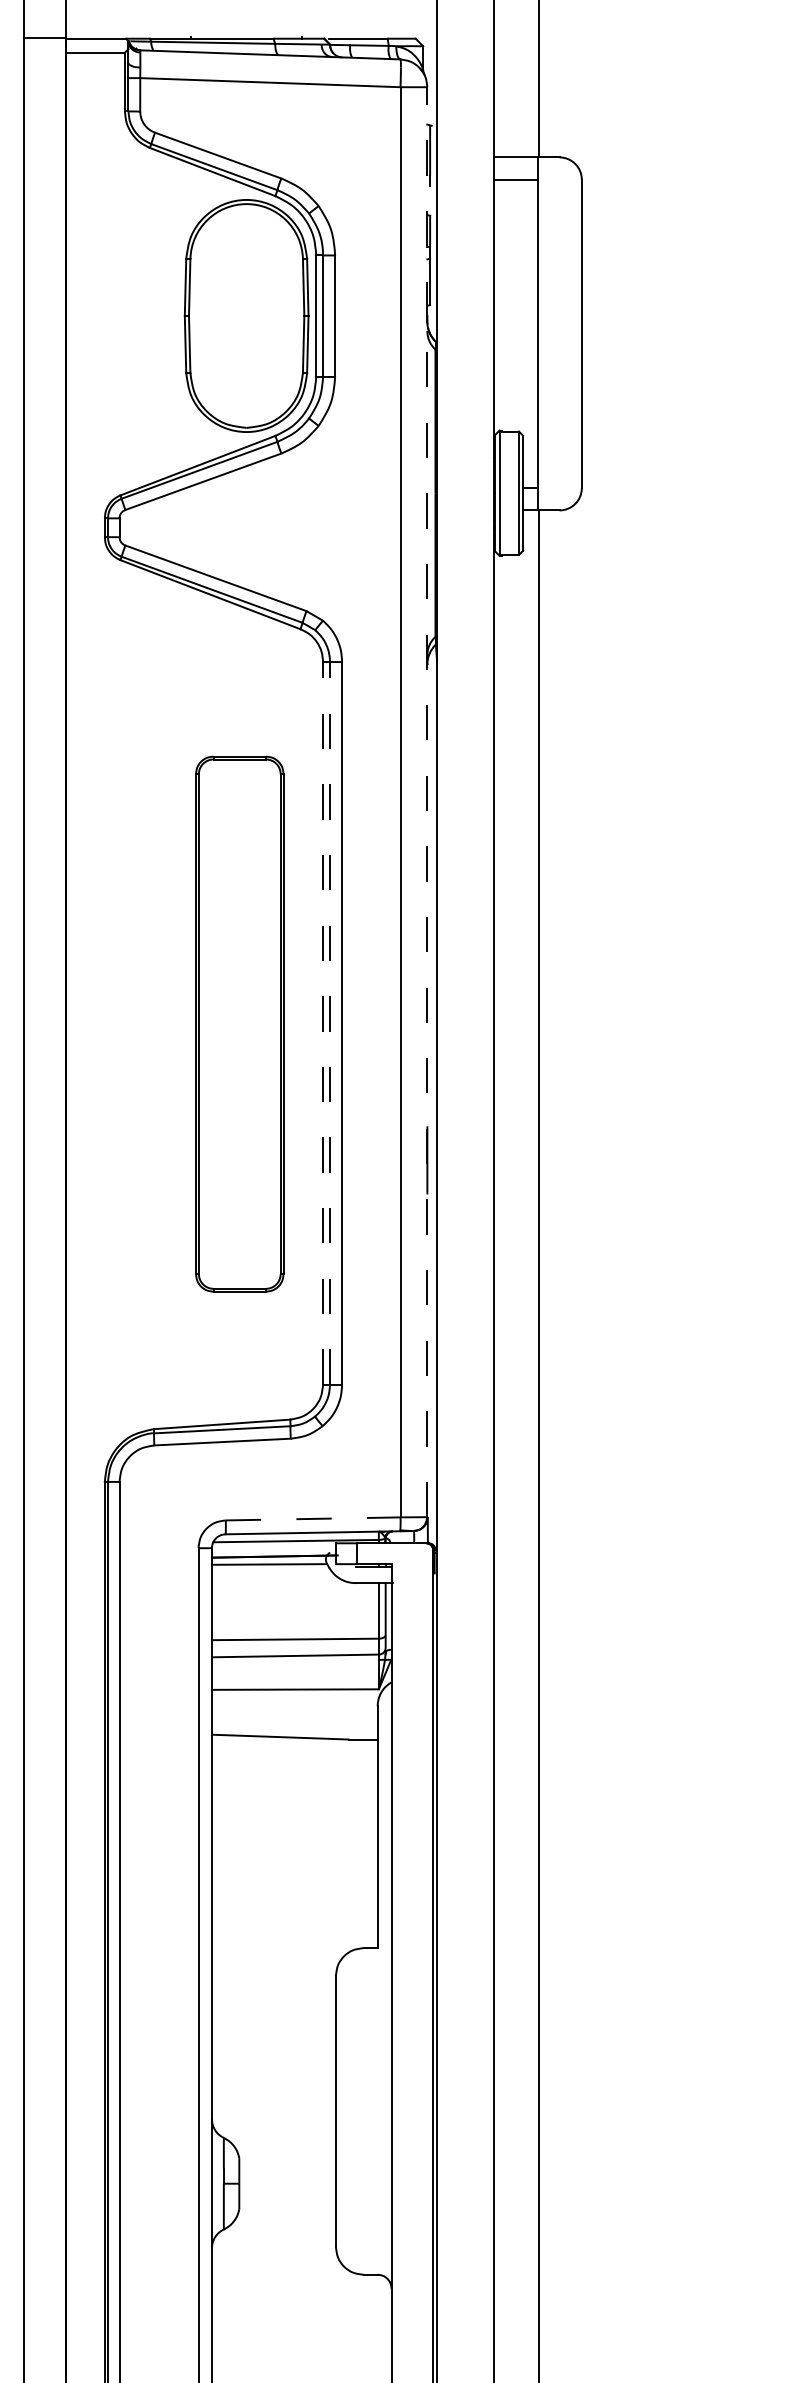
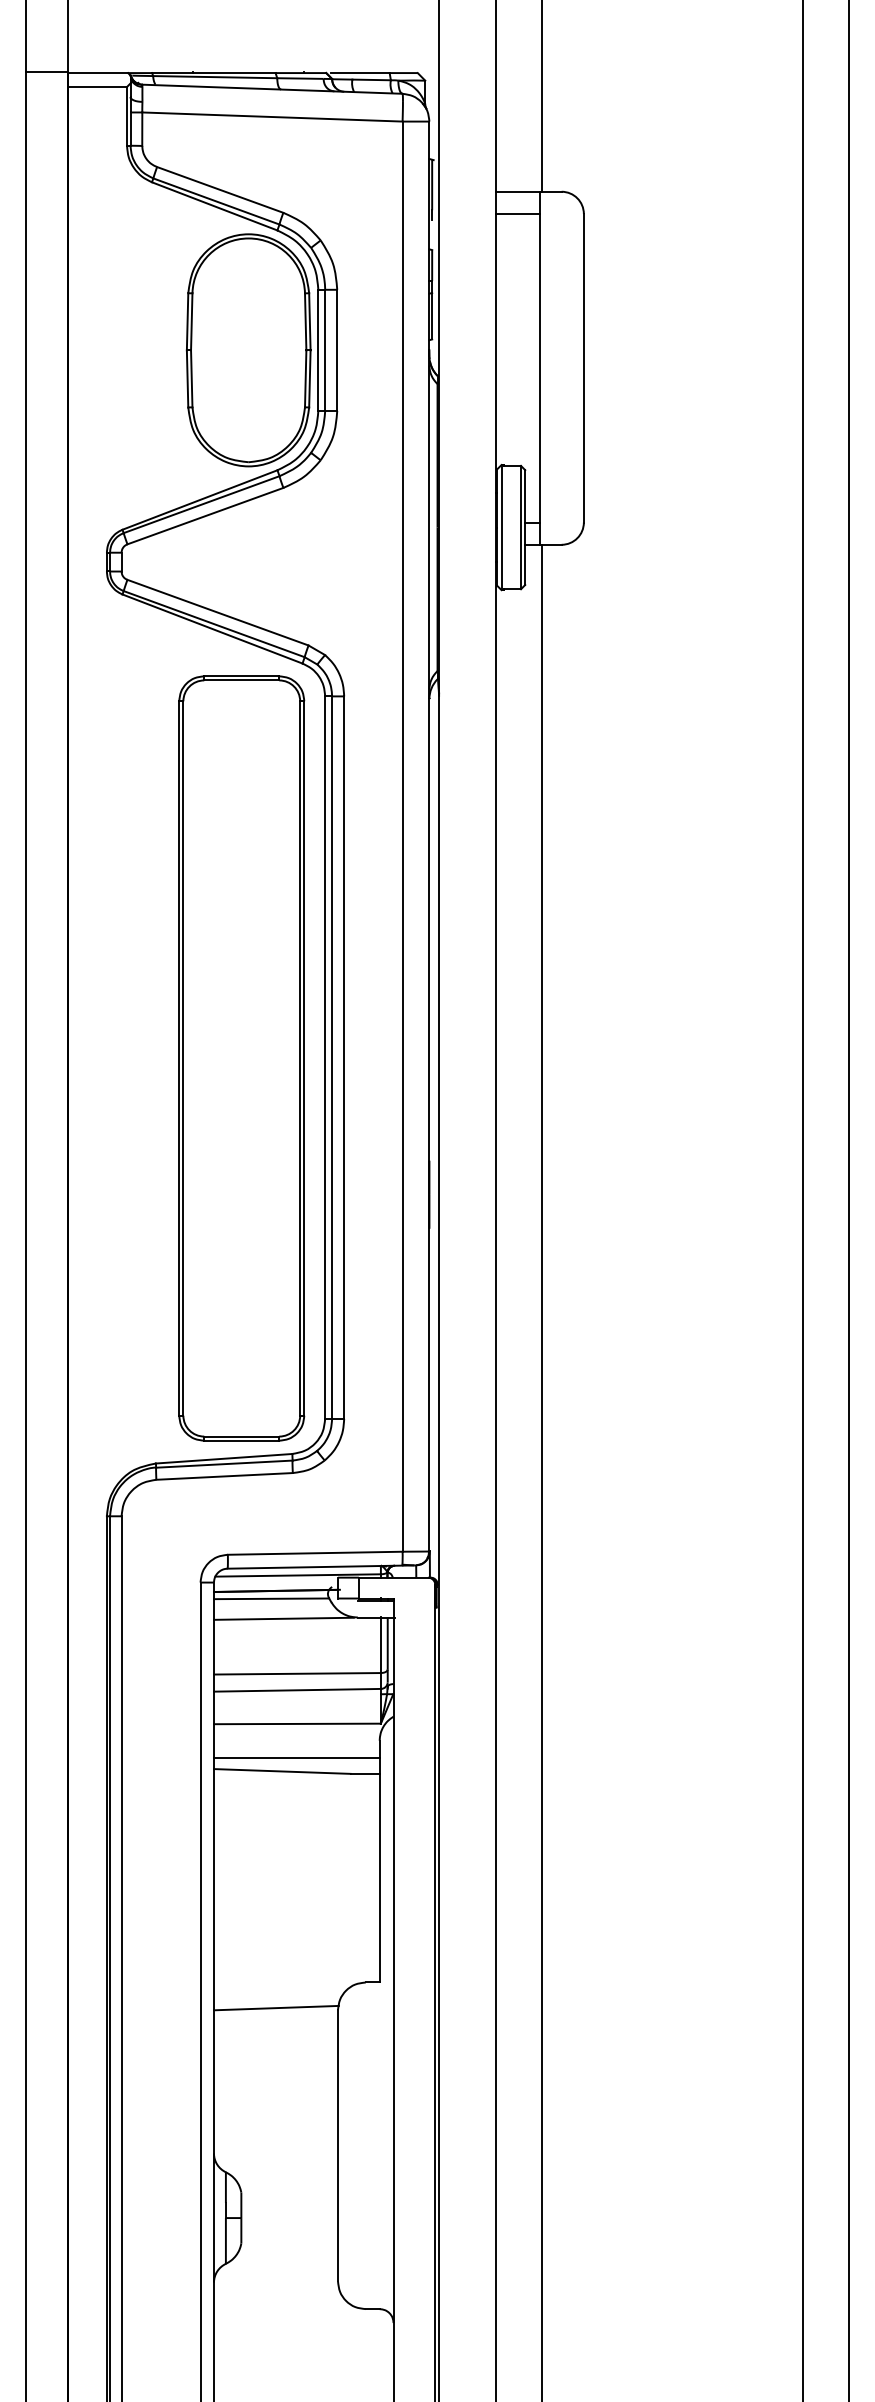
line: (427, 802) -> (429, 836), dashed -> solid
line: (323, 1023) -> (325, 1057), dashed -> solid
line: (330, 1023) -> (332, 1057), dashed -> solid
part: (239, 1024) -> (241, 1058), size x1.43
line: (313, 1519) -> (315, 1553), dashed -> solid
line: (281, 1584) -> (283, 1618), added
line: (294, 1723) -> (296, 1757), added
line: (273, 1973) -> (275, 2007), added

